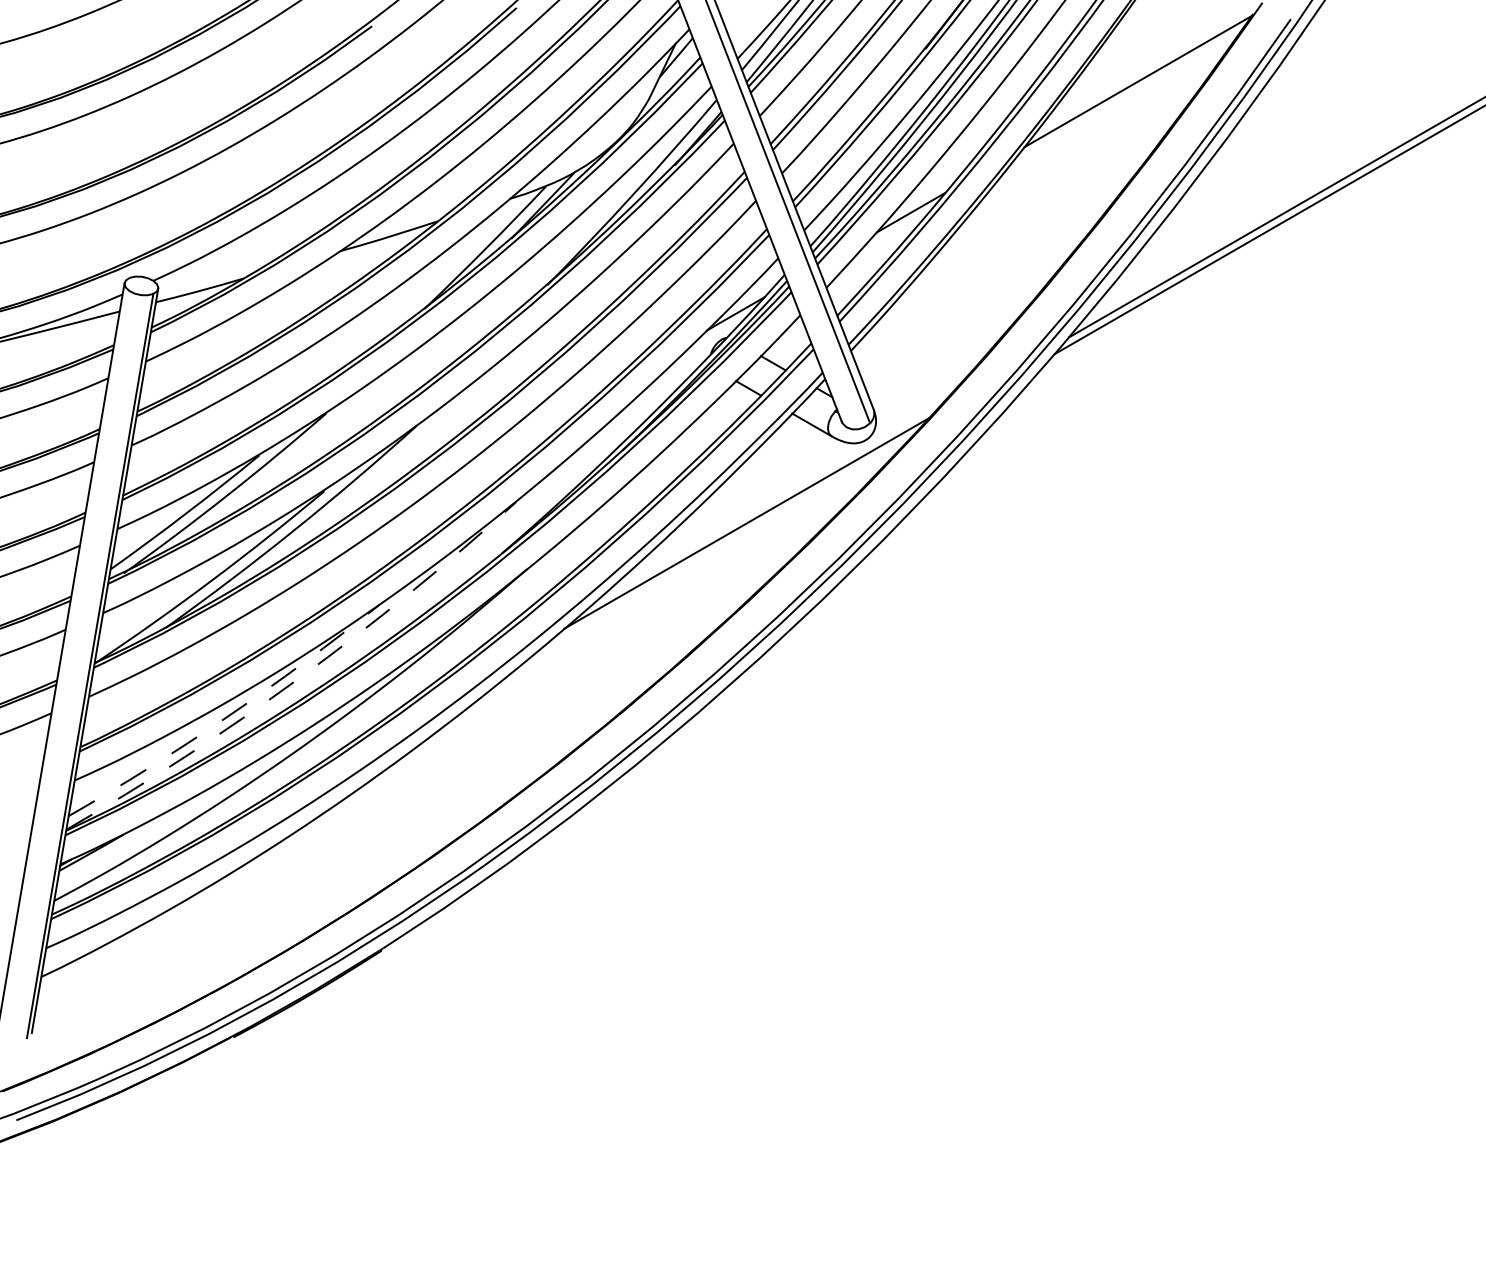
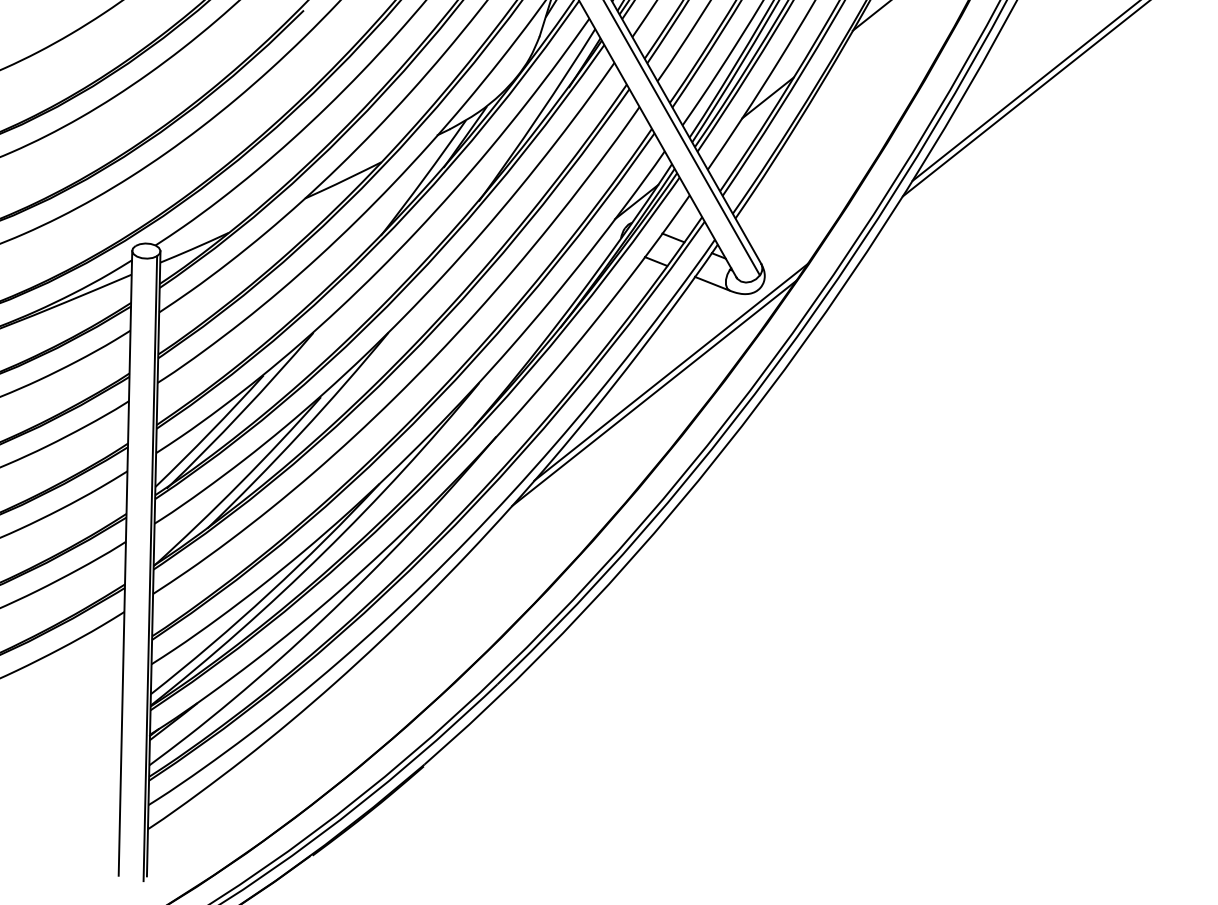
line: (722, 545) -> (653, 393), added
arc: (299, 677) -> (323, 552), dashed -> solid
arc: (227, 716) -> (268, 593), dashed -> solid

